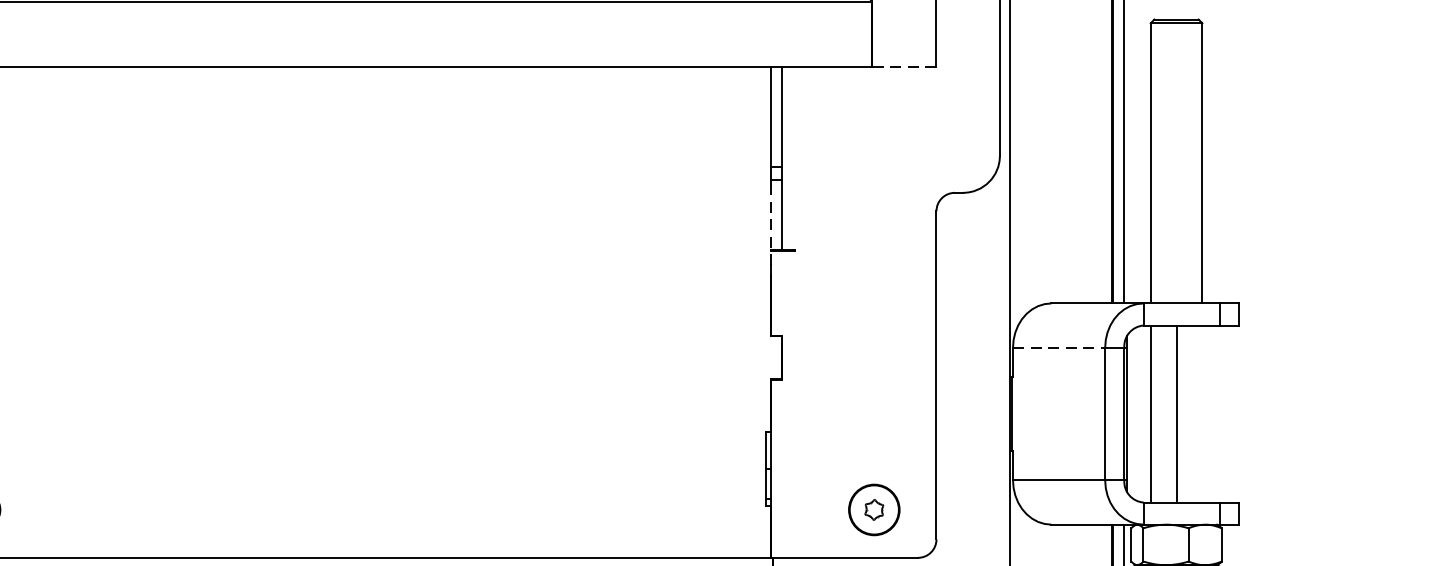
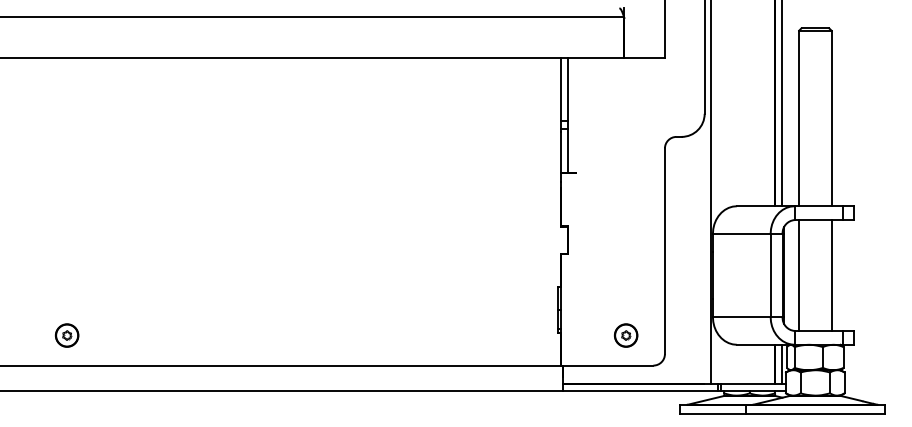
line: (903, 66) -> (644, 57), dashed -> solid
line: (771, 224) -> (561, 156), dashed -> solid
line: (1058, 346) -> (741, 233), dashed -> solid
line: (1176, 414) -> (831, 275), moved
part: (875, 509) -> (626, 335), size x0.71

